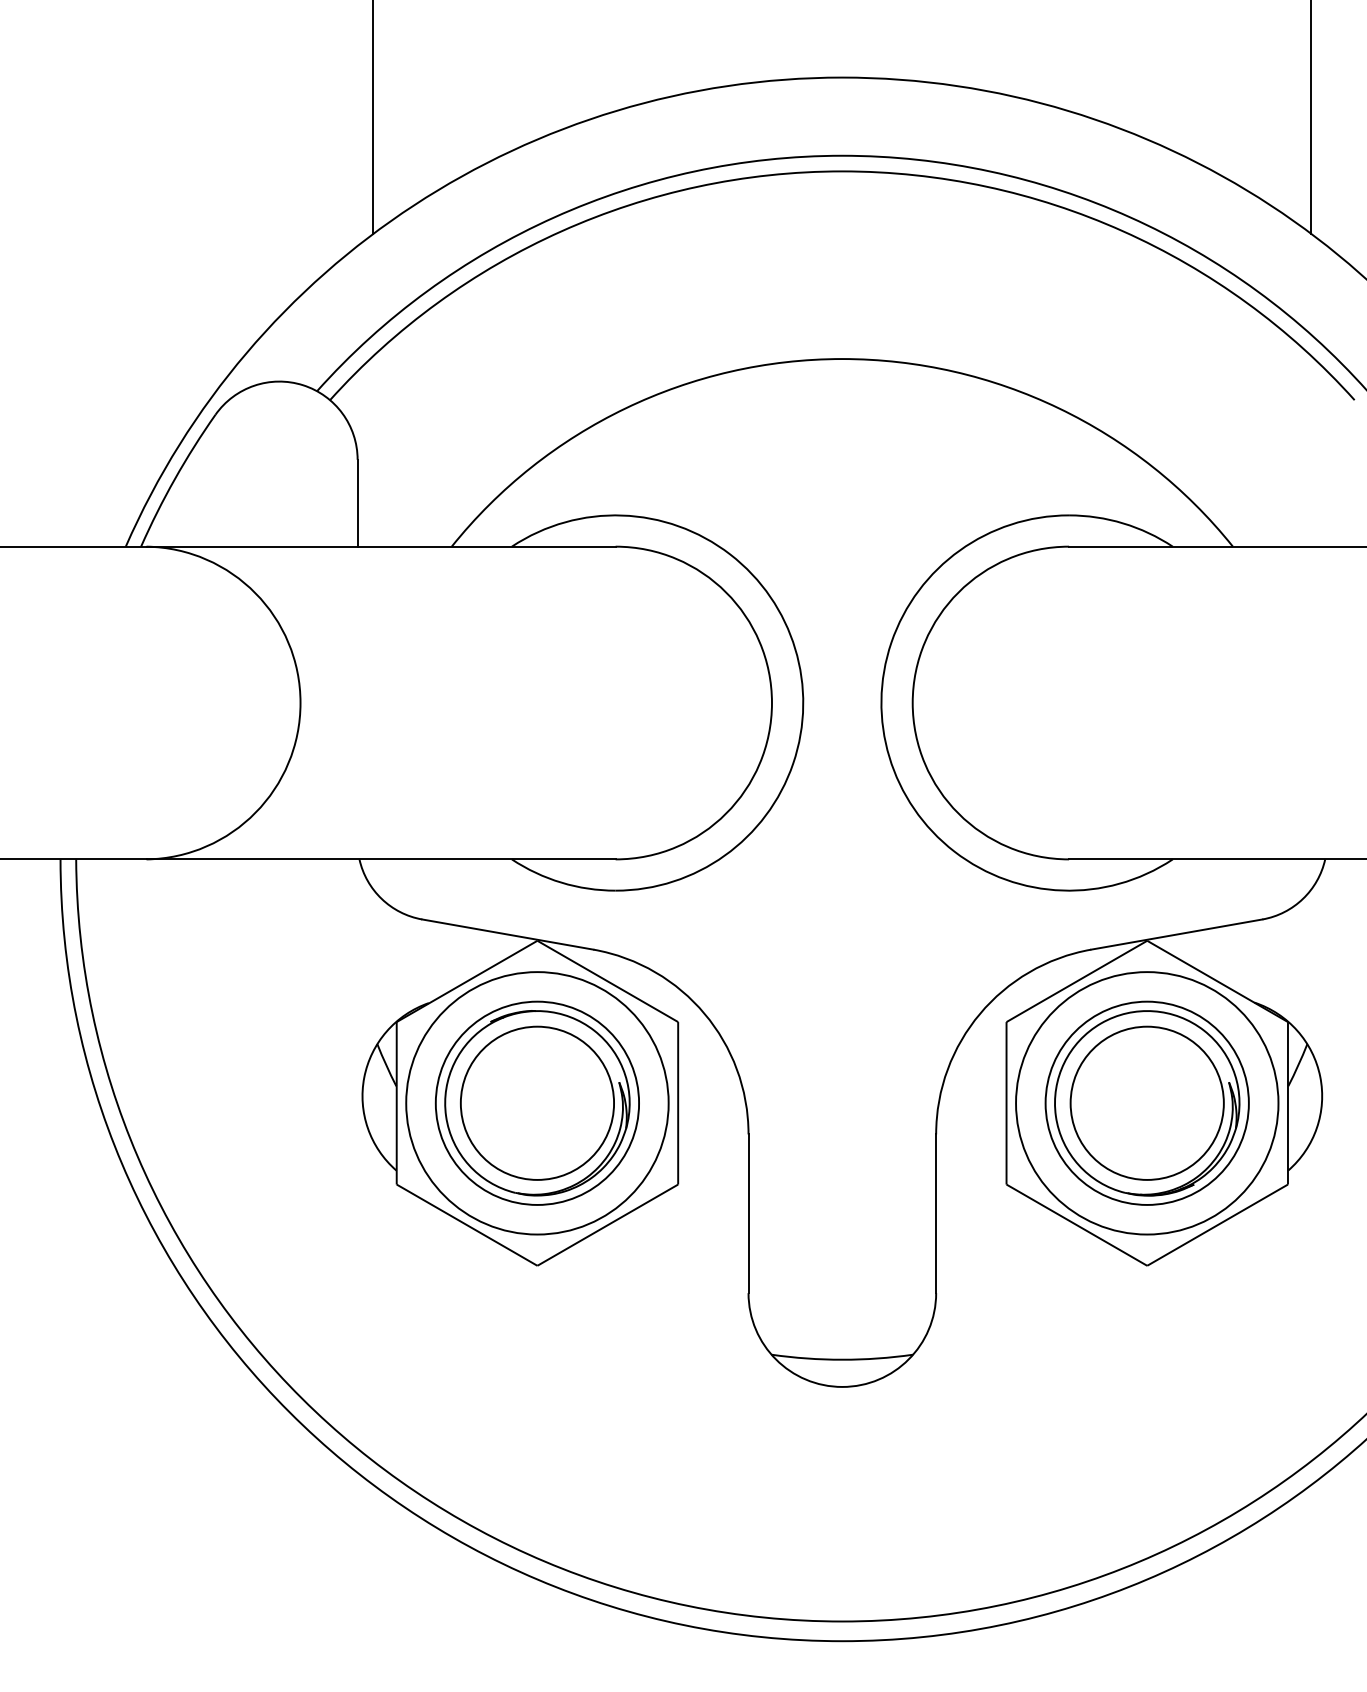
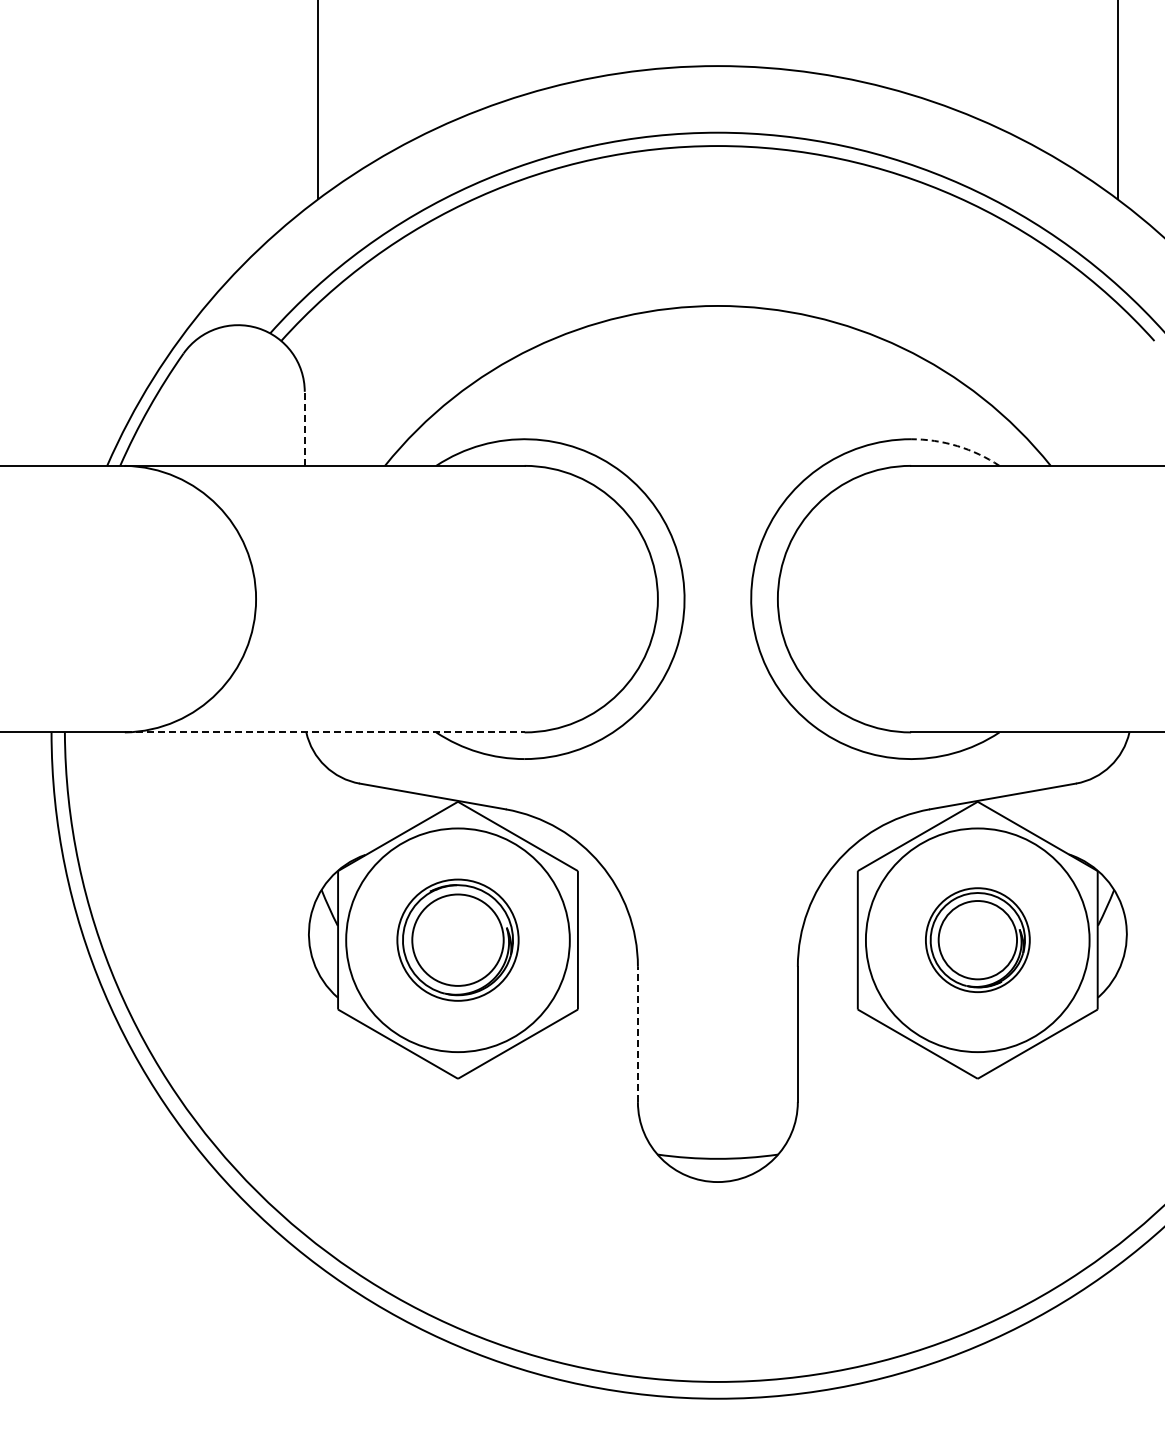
line: (357, 502) -> (304, 428), solid -> dashed
arc: (1123, 523) -> (957, 446), solid -> dashed
line: (380, 859) -> (324, 732), solid -> dashed
part: (536, 1102) -> (457, 939), size x0.7
part: (1146, 1102) -> (977, 939), size x0.6
line: (748, 1213) -> (637, 1034), solid -> dashed

